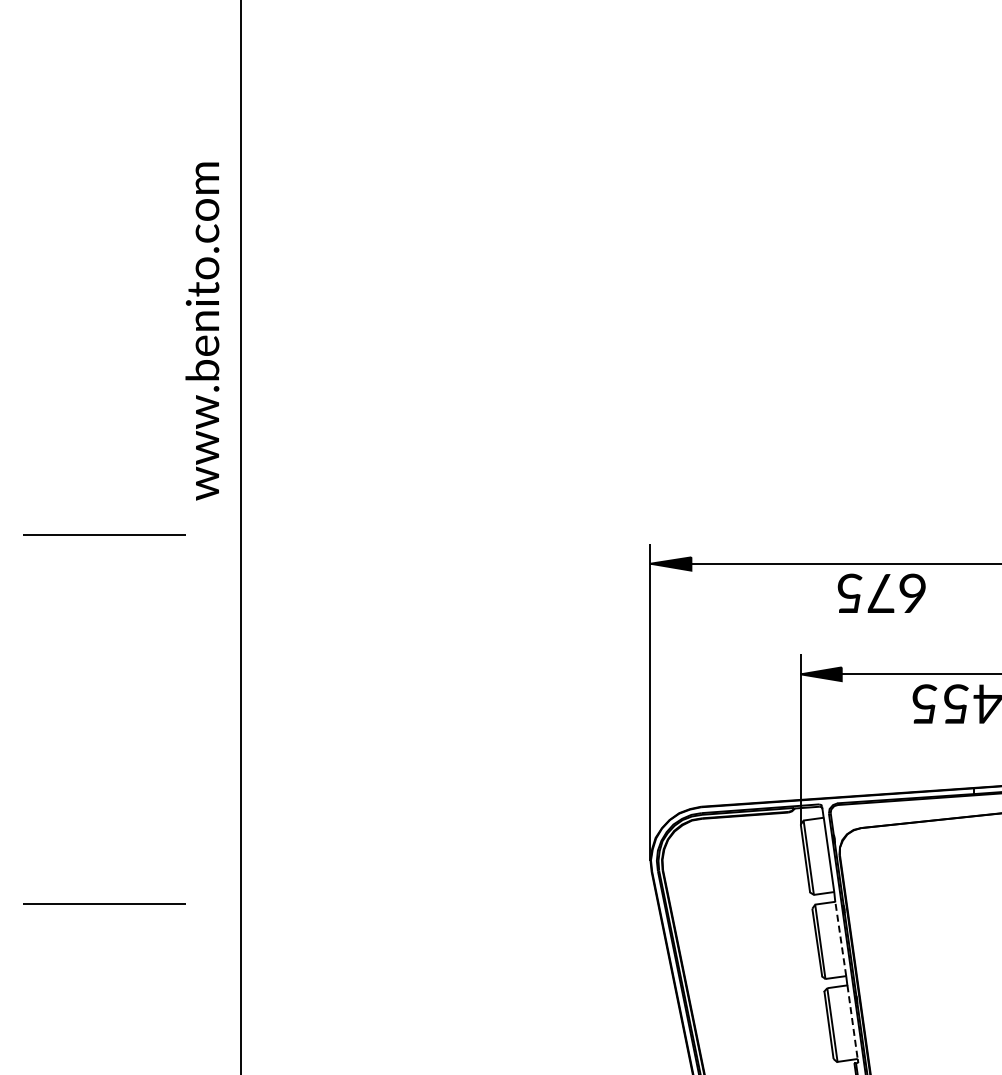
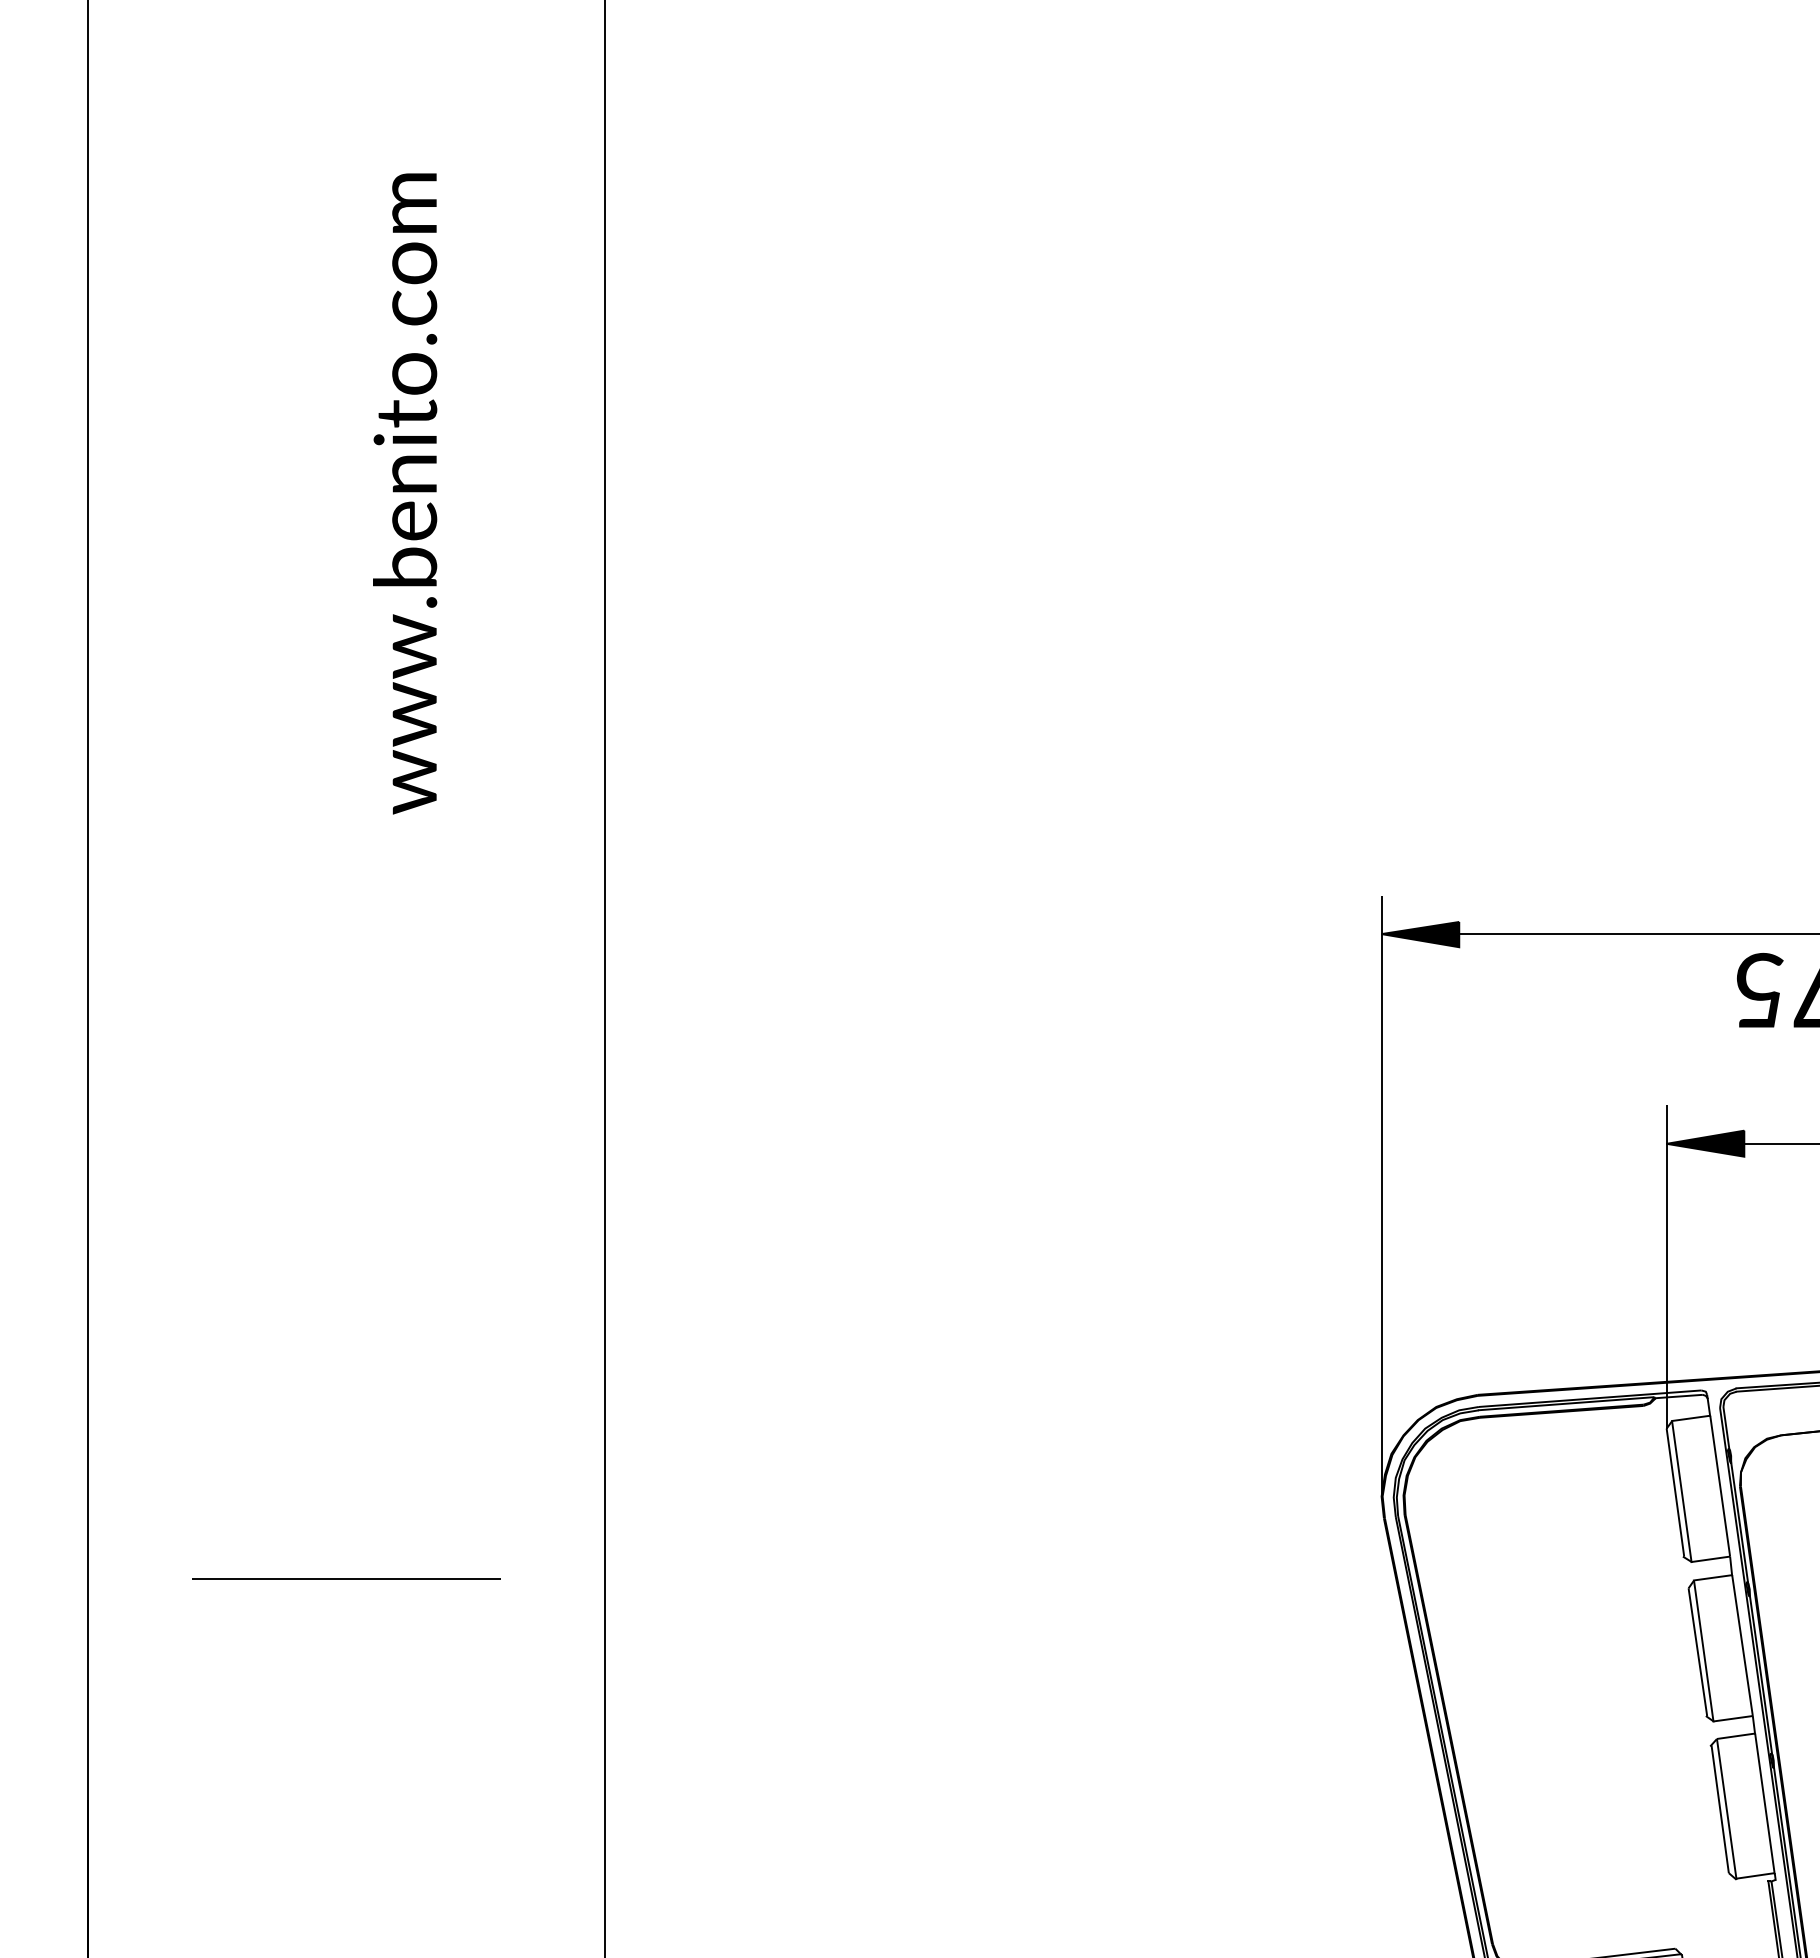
text: (202, 331) -> (405, 493), moved
line: (104, 534) -> (346, 878), removed
line: (840, 938) -> (1741, 1644), dashed -> solid
line: (852, 1022) -> (1764, 1803), dashed -> solid

